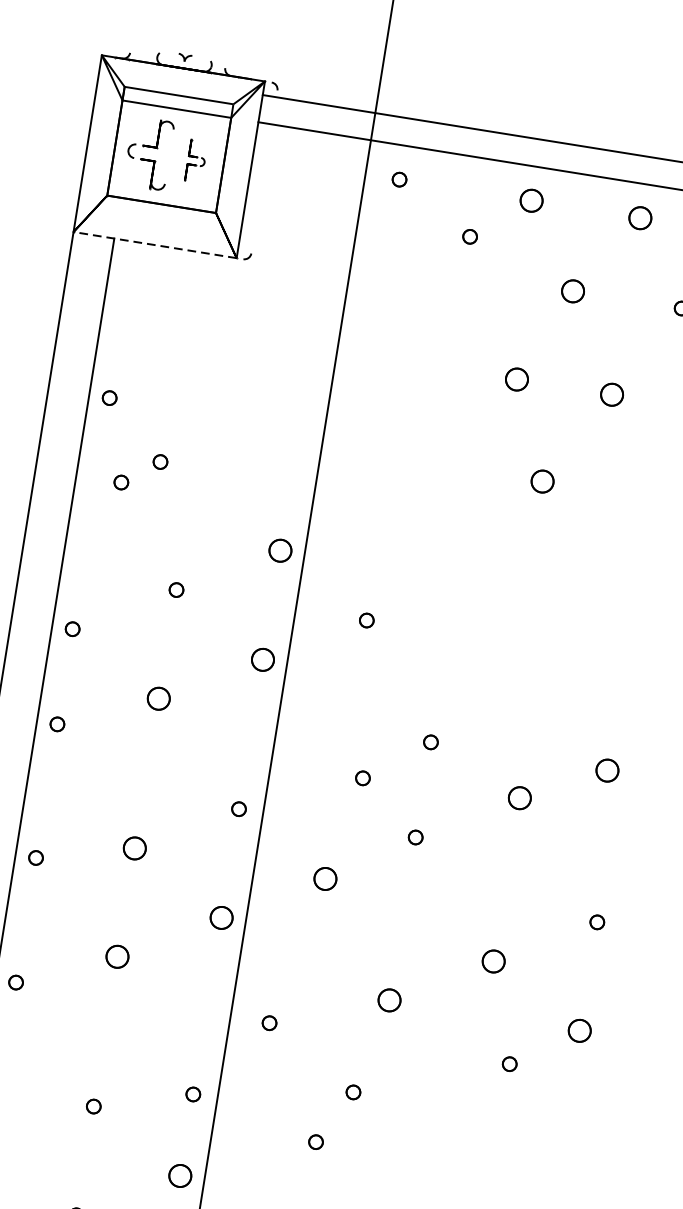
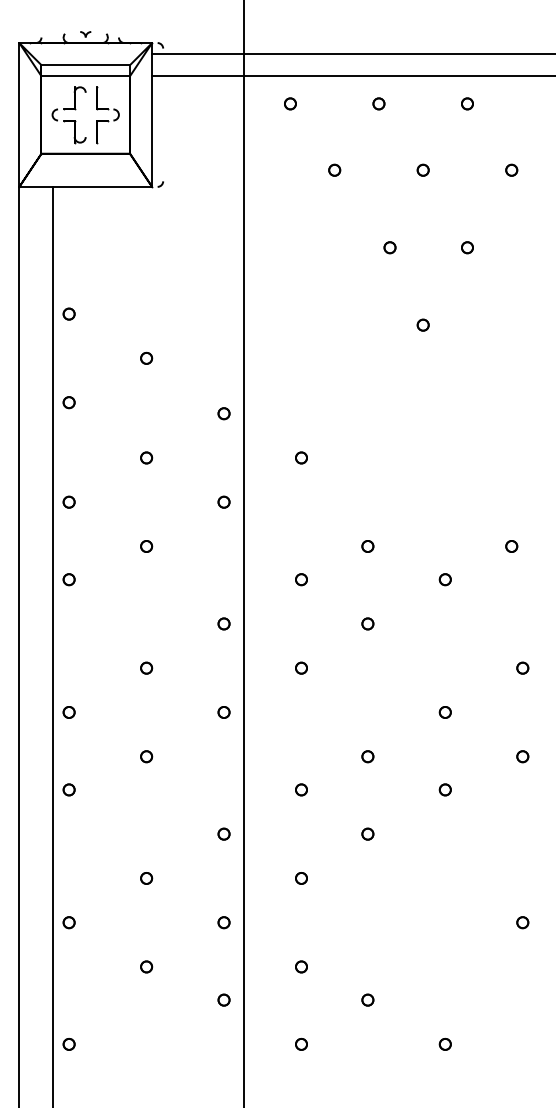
part: (195, 161) -> (107, 115), size x1.67
part: (399, 179) -> (290, 103), moved
part: (531, 200) -> (378, 103), size x0.62
part: (640, 217) -> (467, 103), size x0.62
part: (470, 235) -> (334, 169), moved
line: (154, 244) -> (85, 186), dashed -> solid
part: (572, 289) -> (422, 169), size x0.62
part: (516, 379) -> (389, 247), size x0.62
part: (612, 394) -> (467, 247), size x0.62
part: (160, 460) -> (146, 357), moved
part: (541, 480) -> (422, 324), size x0.62
part: (120, 482) -> (68, 402), moved
part: (279, 550) -> (223, 413), size x0.62
part: (262, 658) -> (223, 501), size x0.62
part: (158, 698) -> (146, 546), size x0.62
part: (607, 770) -> (511, 546), size x0.62
part: (362, 778) -> (301, 579), moved
part: (518, 797) -> (444, 579), size x0.62
part: (135, 847) -> (146, 667), size x0.62
part: (35, 857) -> (68, 712), moved
part: (325, 877) -> (301, 667), size x0.62
part: (220, 917) -> (223, 712), size x0.62
part: (117, 956) -> (146, 756), size x0.62
part: (492, 961) -> (444, 712), size x0.62
part: (389, 1000) -> (367, 756), size x0.62
part: (269, 1022) -> (301, 789), moved
part: (579, 1030) -> (522, 756), size x0.62
part: (508, 1063) -> (444, 789), moved
part: (353, 1091) -> (367, 833), moved
part: (192, 1093) -> (223, 833), moved
part: (316, 1142) -> (301, 878), moved
part: (179, 1175) -> (223, 922), size x0.62

